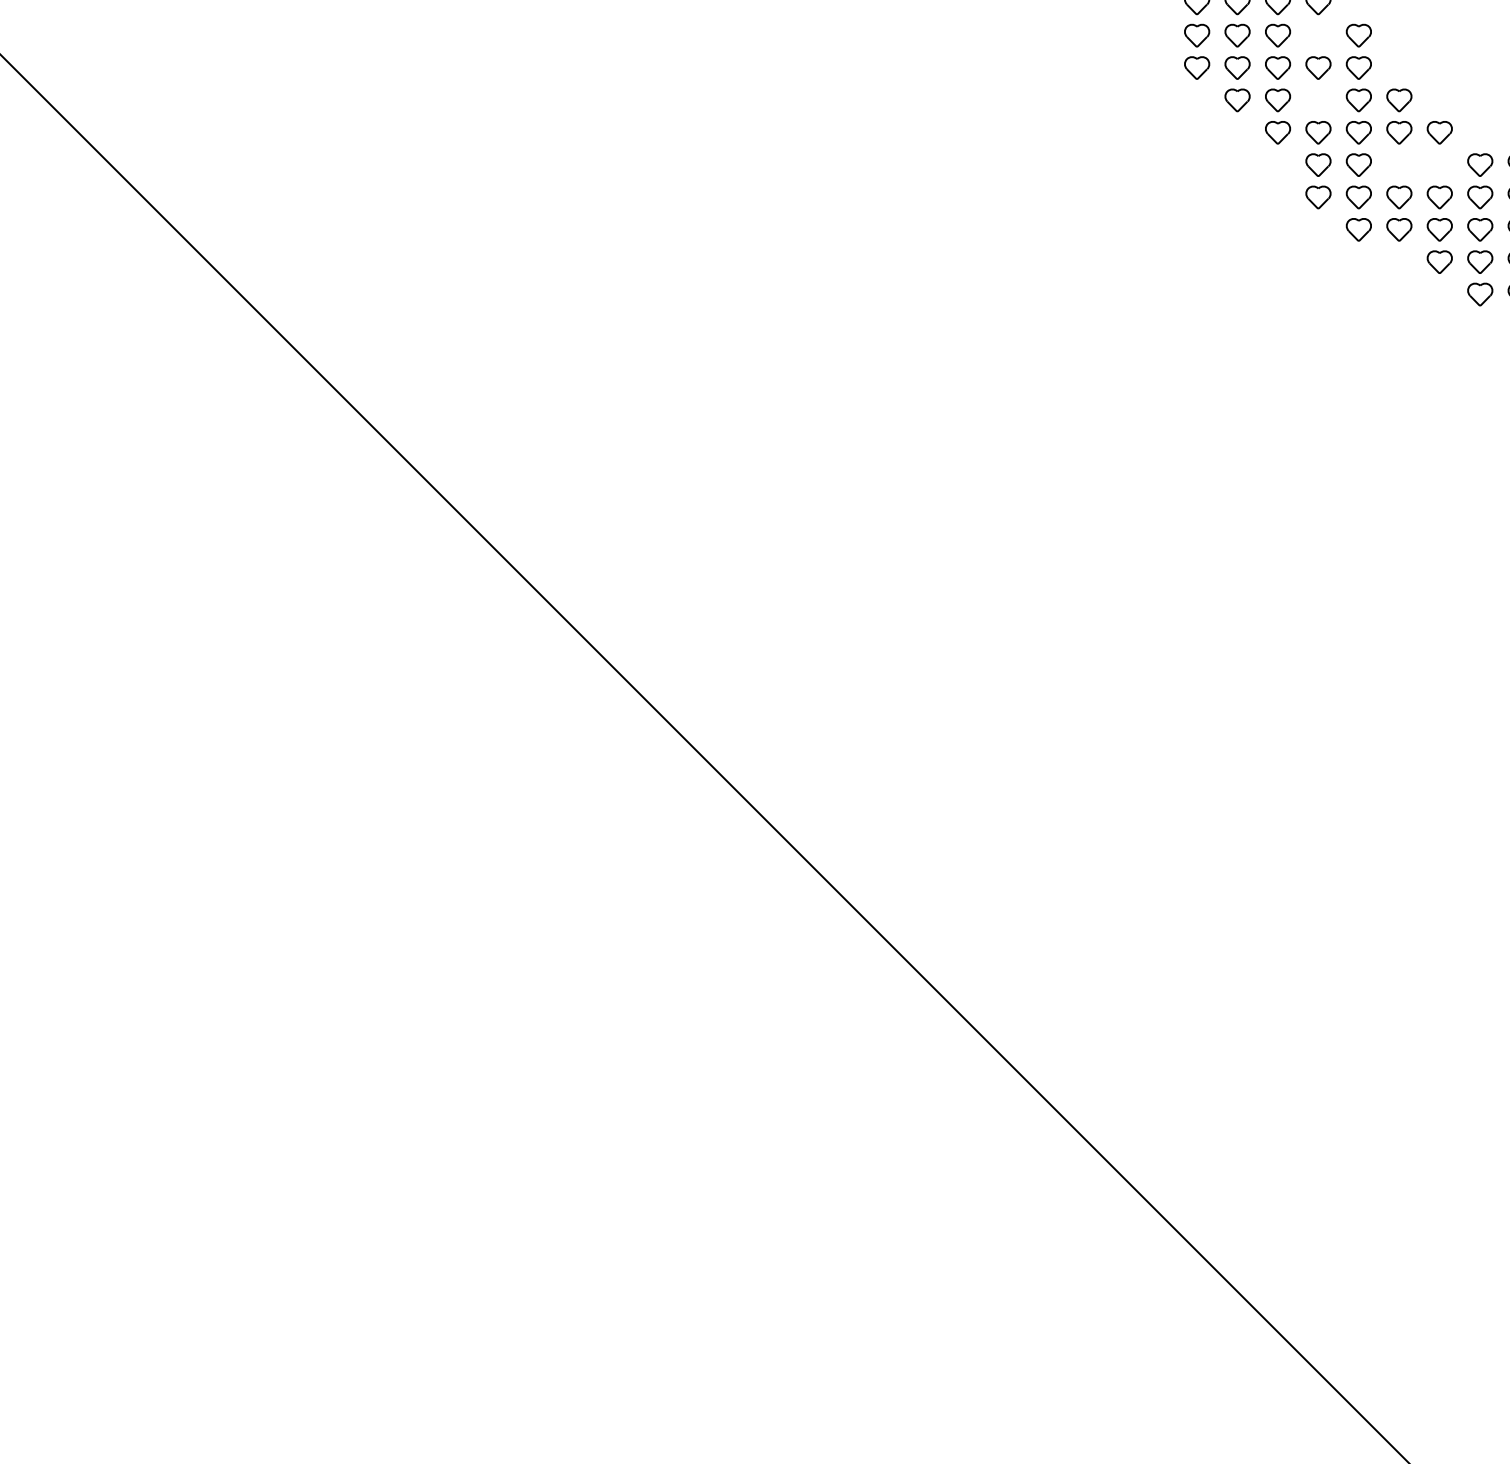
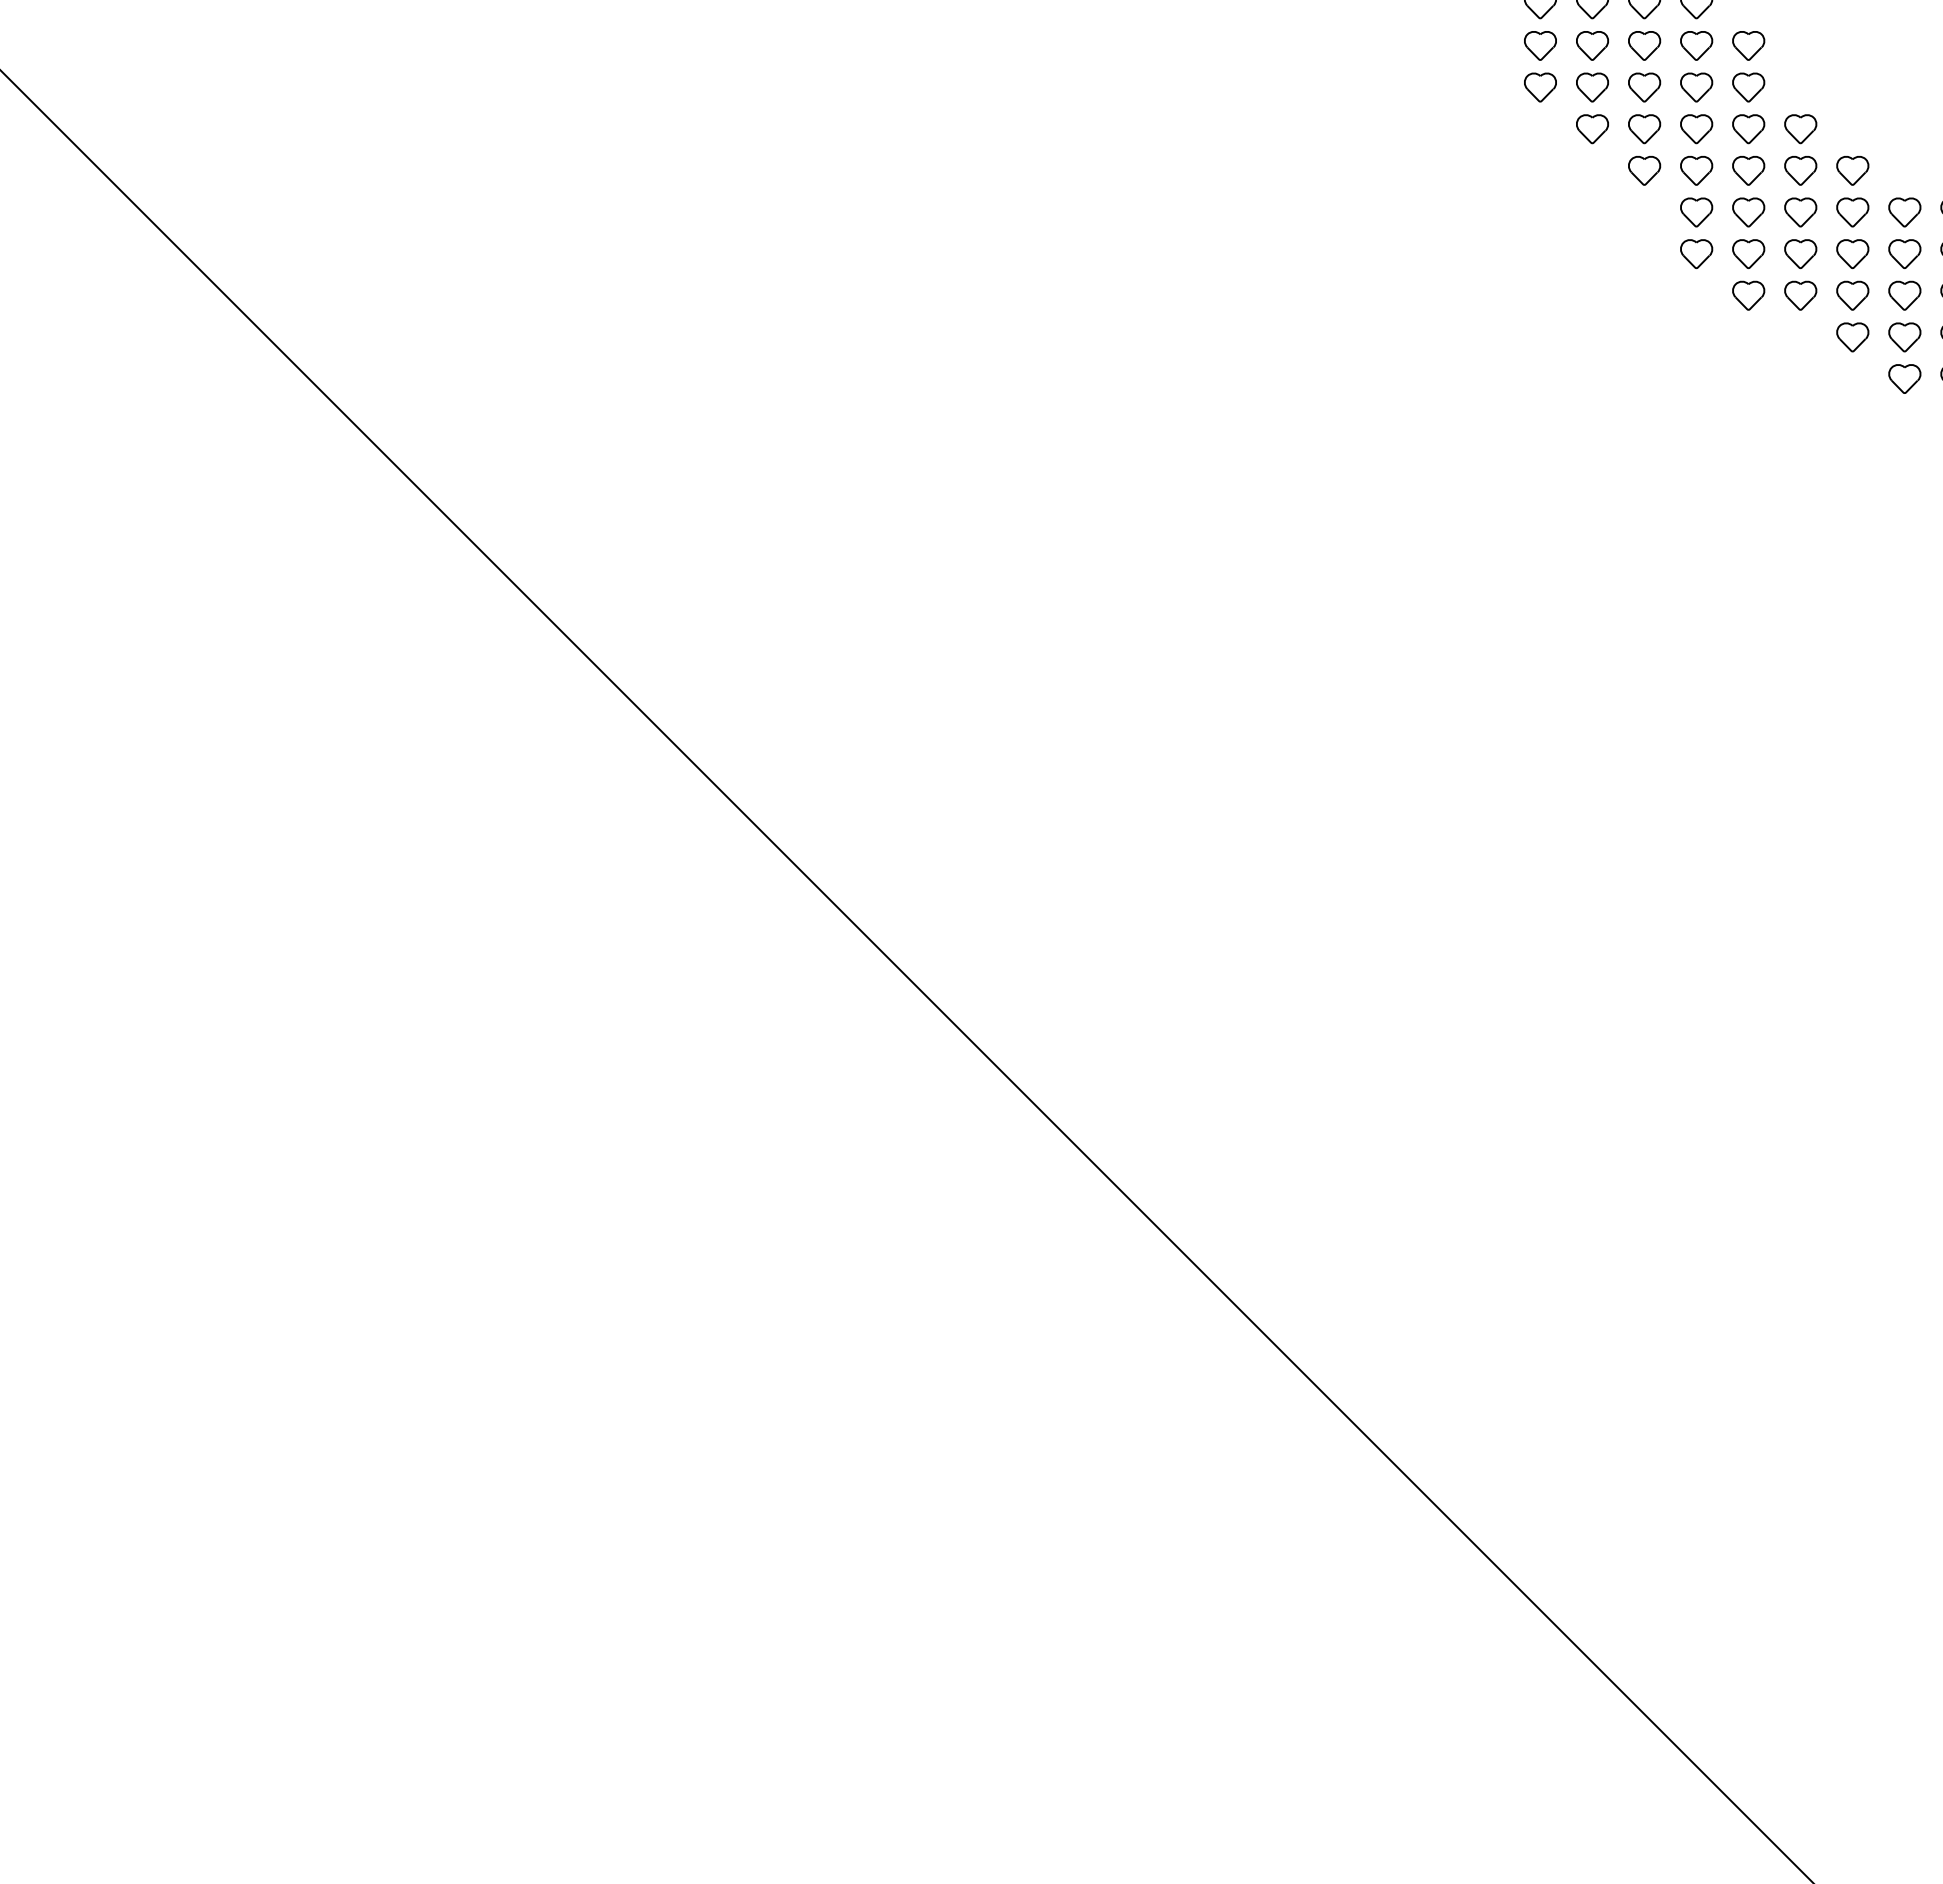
part: (1318, 35) -> (1696, 45), added
part: (1318, 100) -> (1696, 129), added
part: (1399, 164) -> (1800, 211), added
part: (1439, 164) -> (1852, 211), added

